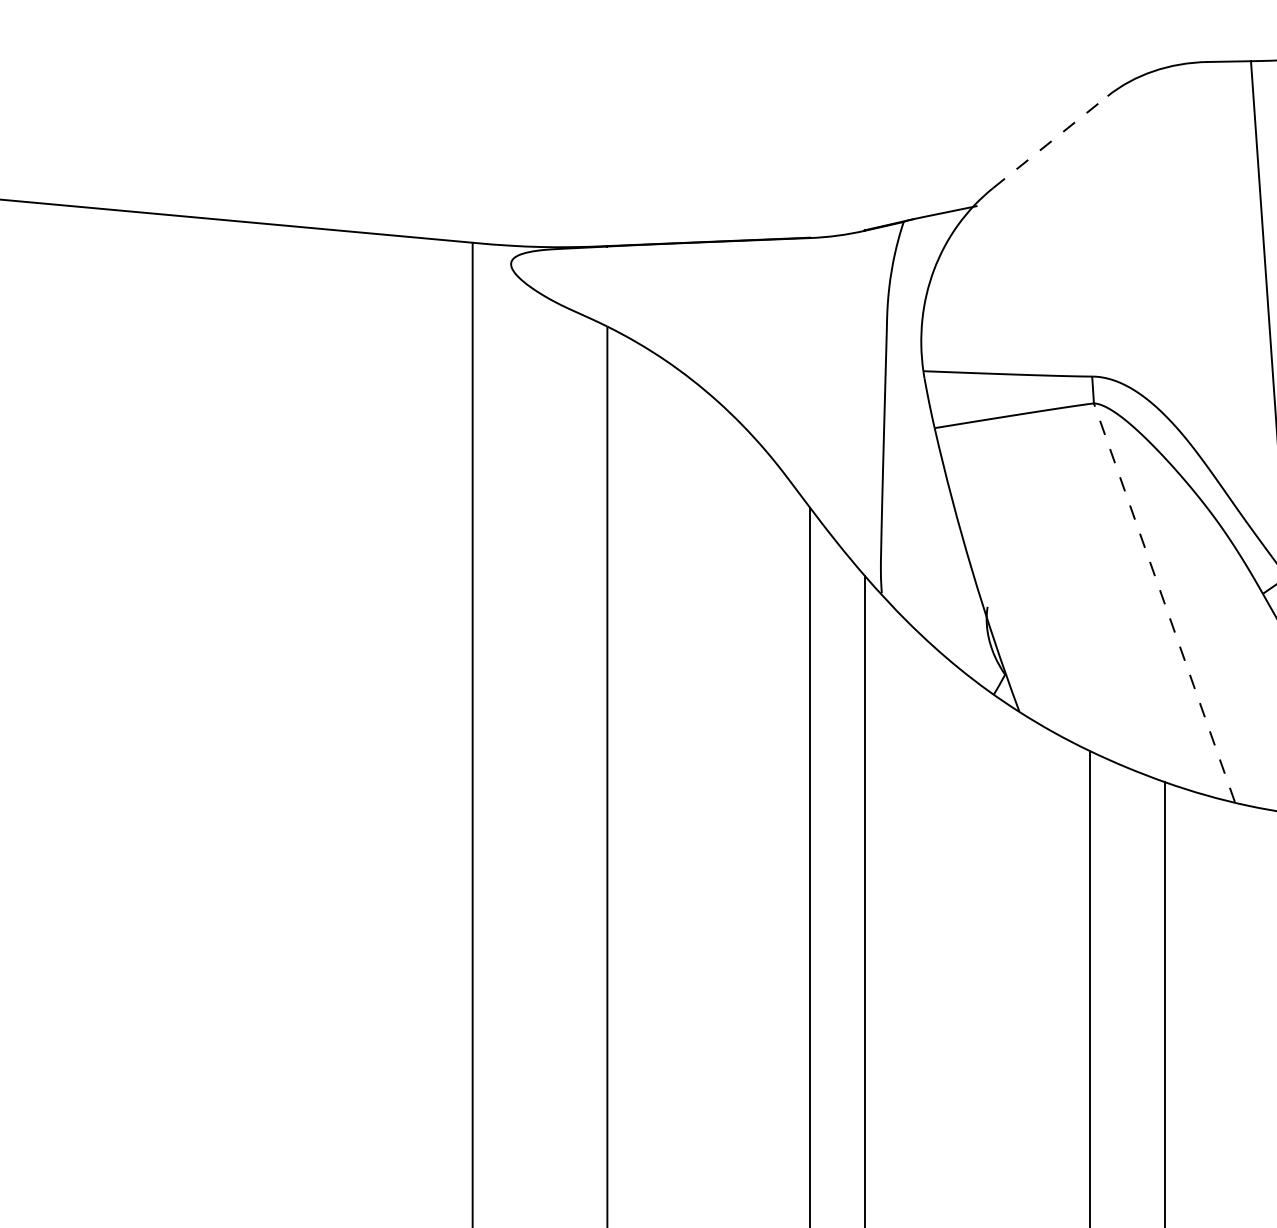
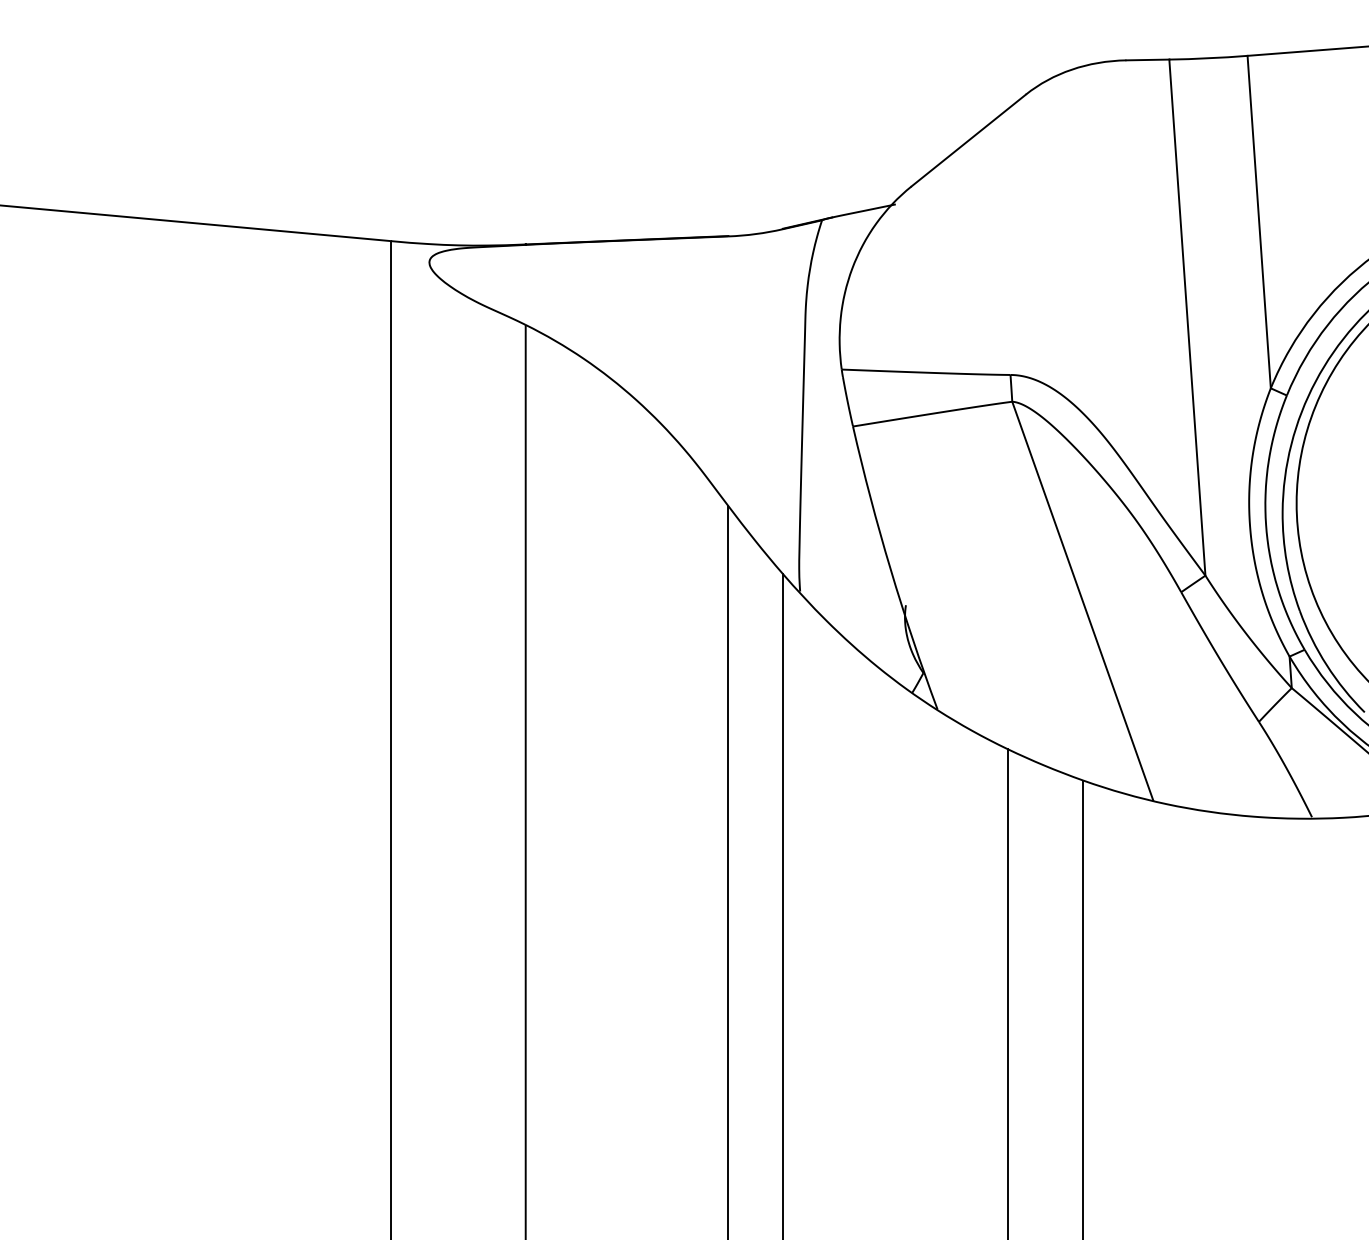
line: (1051, 142) -> (969, 140), dashed -> solid
line: (1164, 602) -> (1082, 600), dashed -> solid

